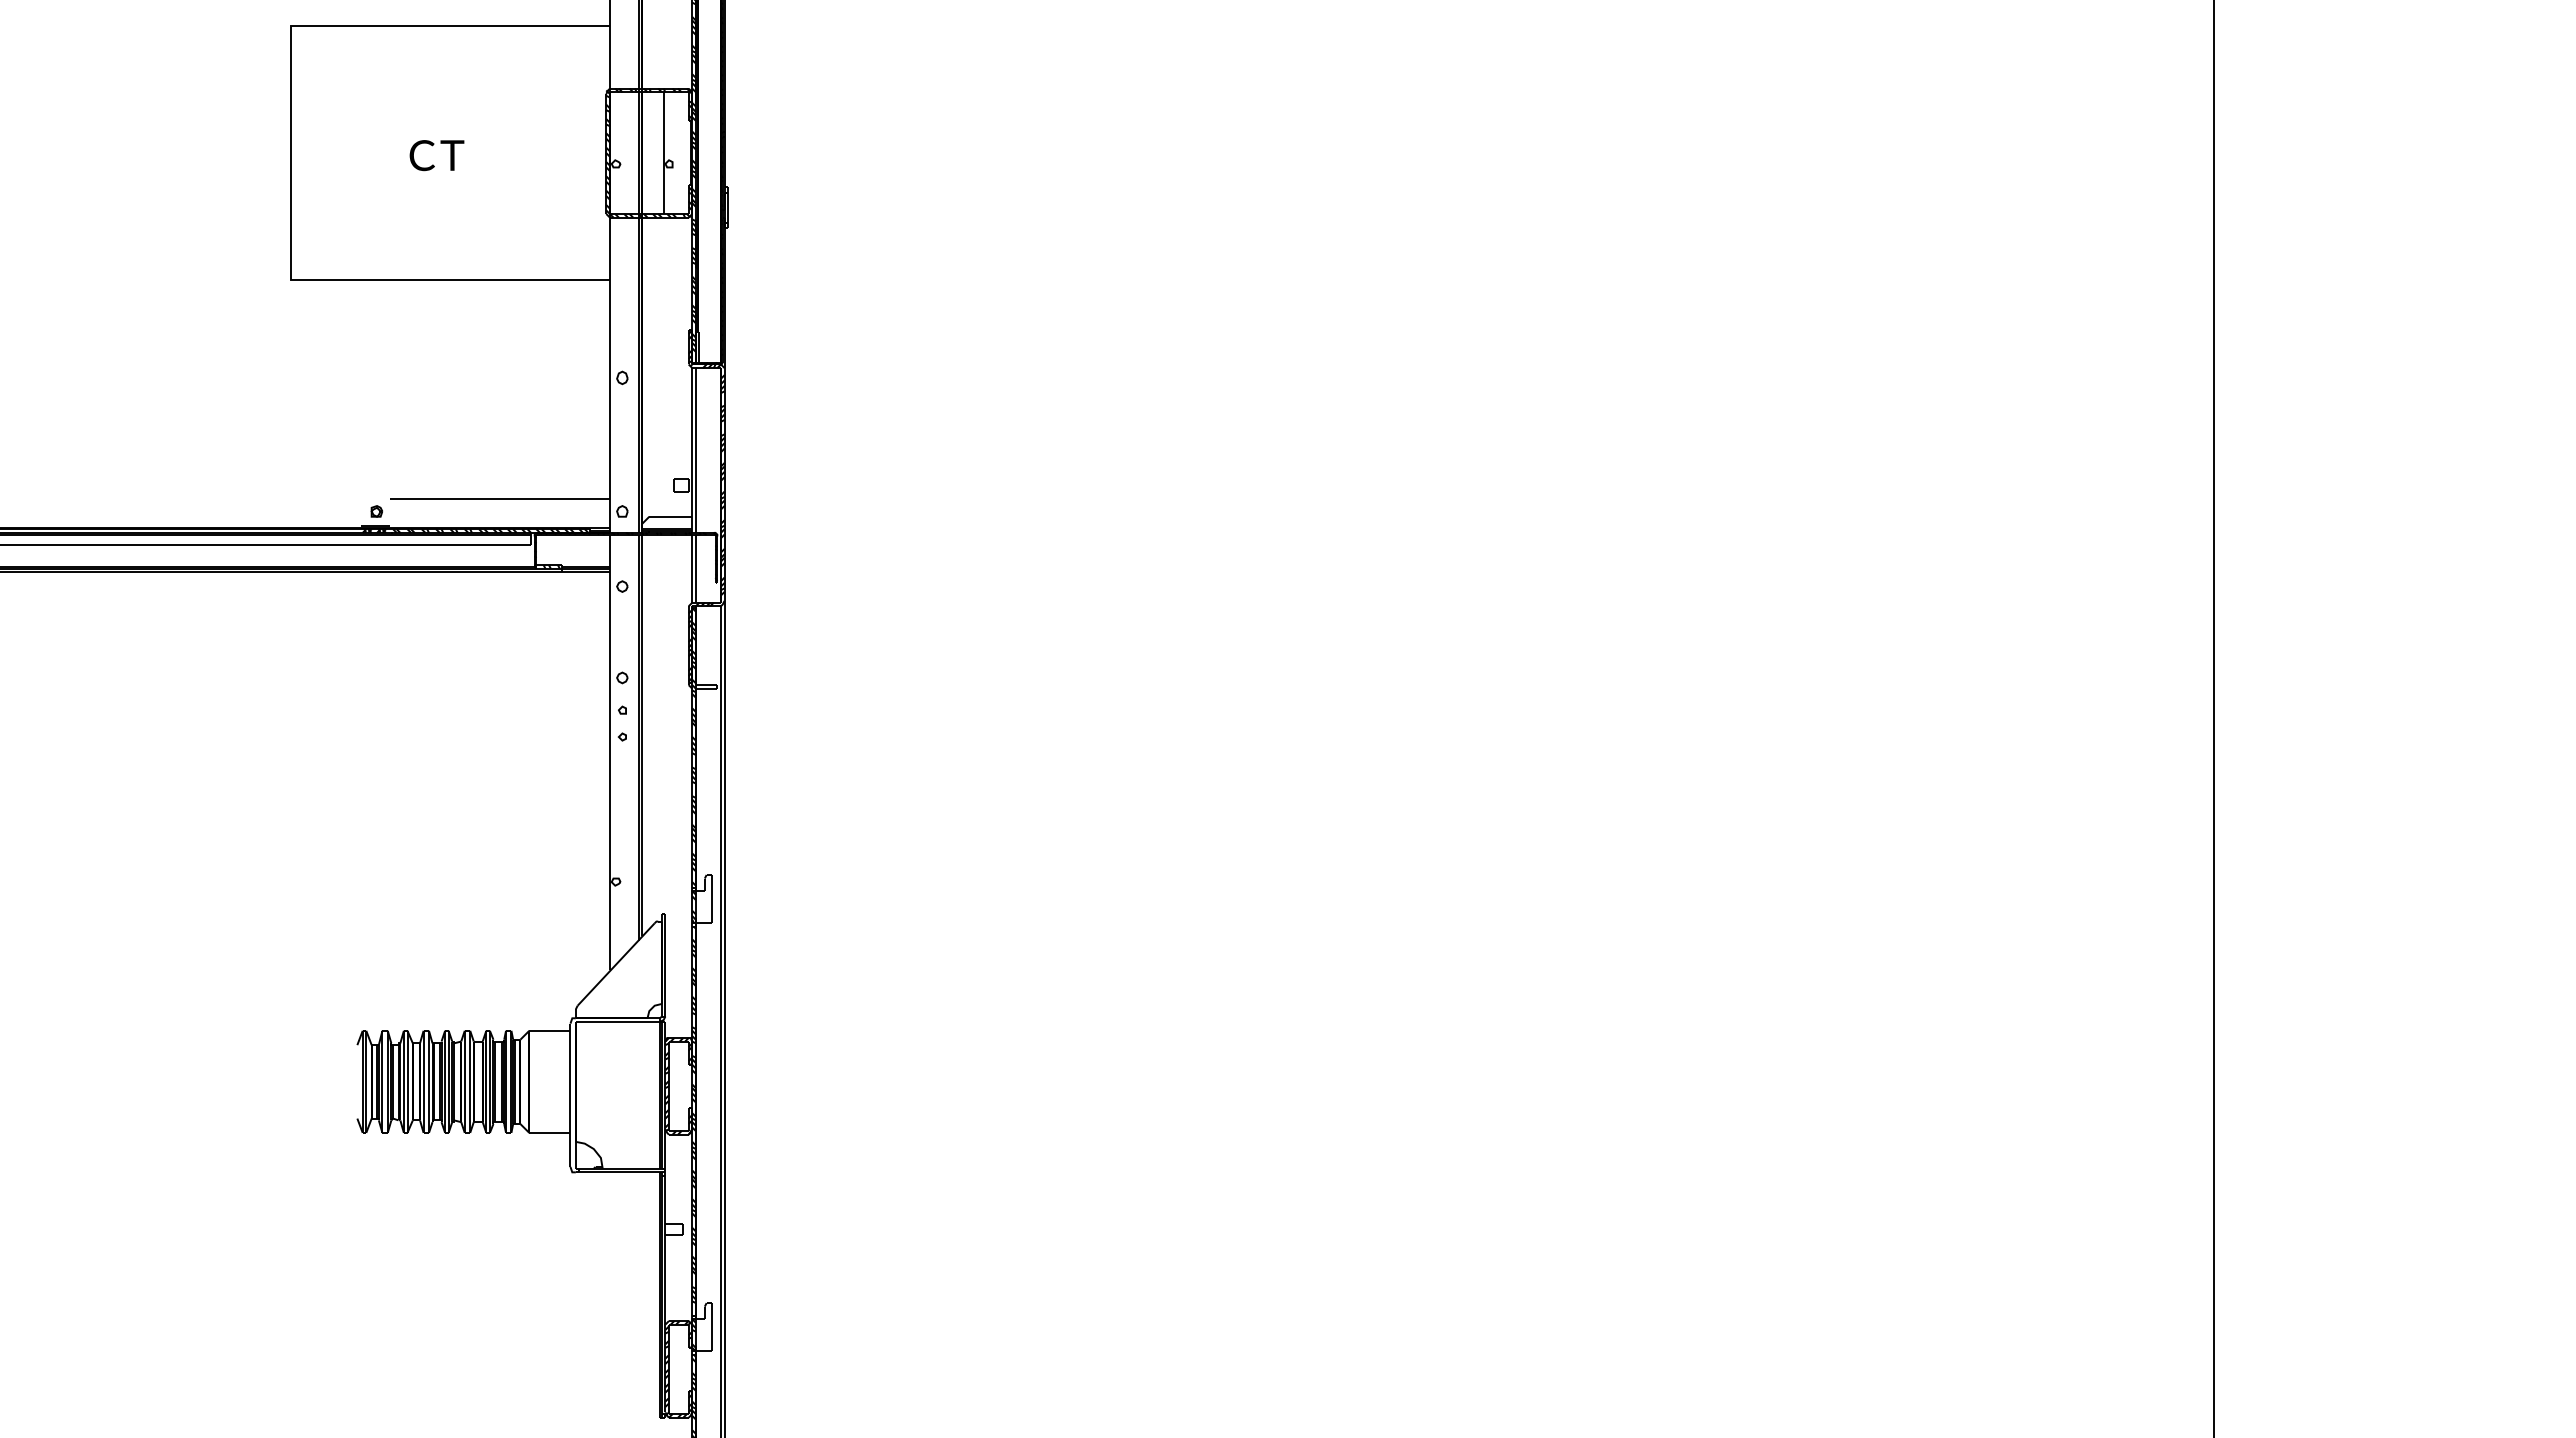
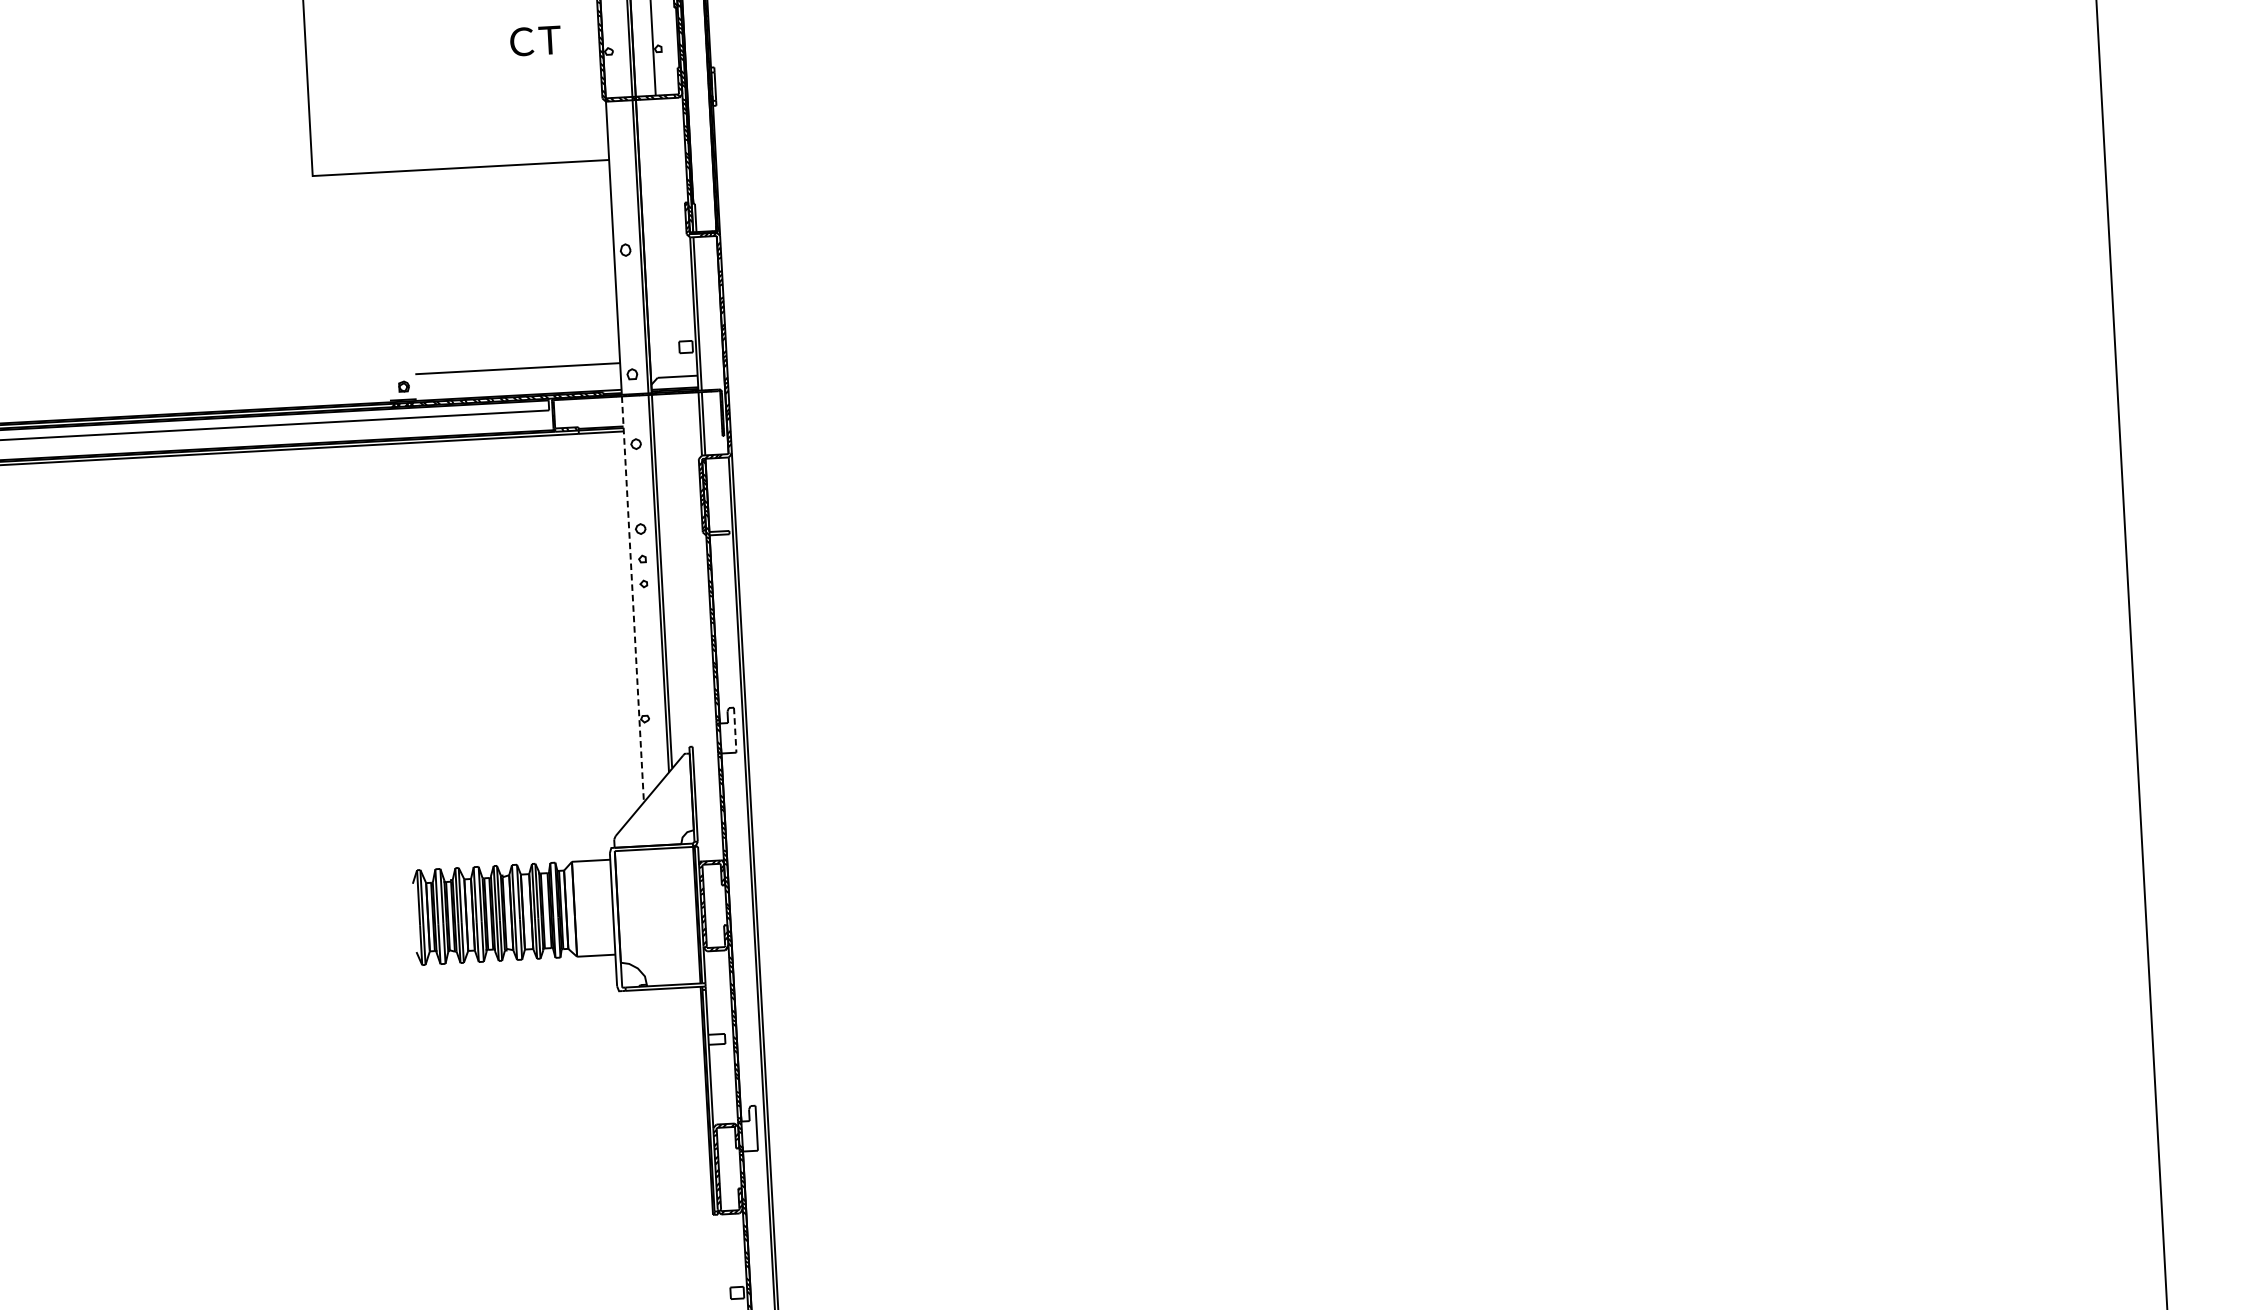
text: (436, 155) -> (535, 41), moved
line: (609, 752) -> (632, 599), solid -> dashed
line: (712, 899) -> (735, 730), solid -> dashed

